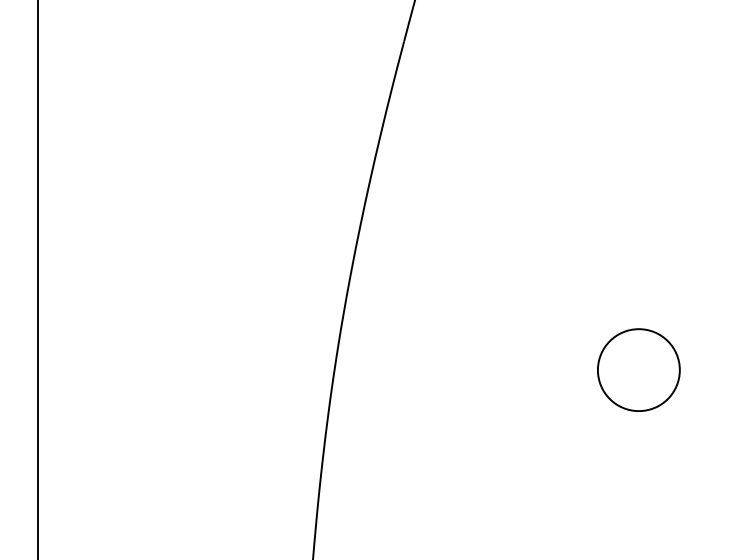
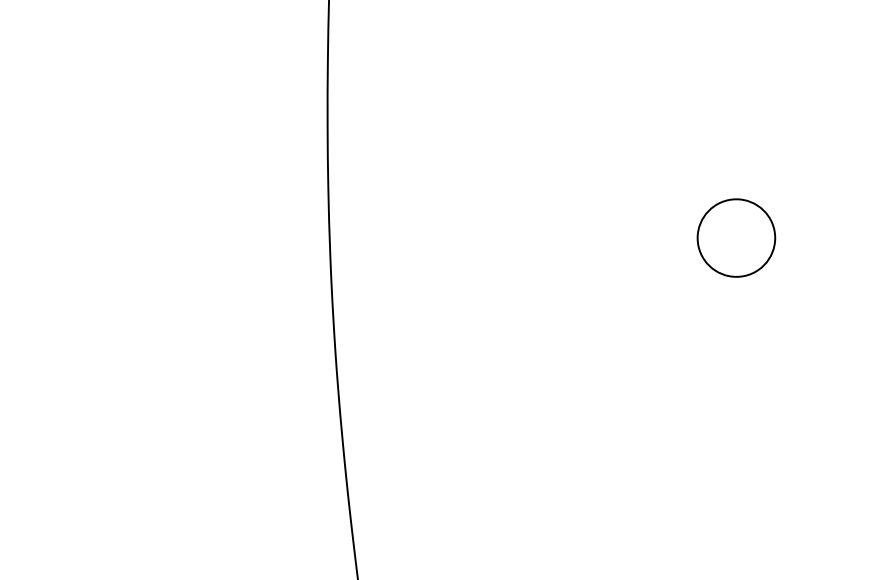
circle: (638, 369) -> (735, 237), size x0.7

